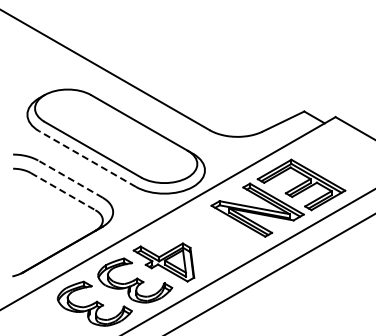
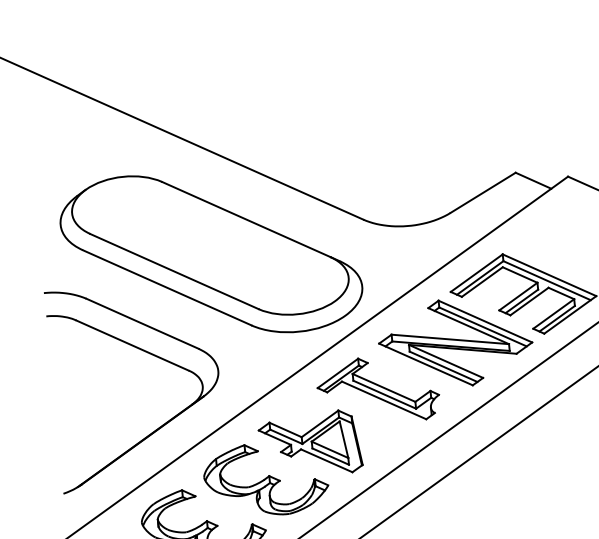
line: (87, 159) -> (167, 288), dashed -> solid
line: (70, 178) -> (142, 322), dashed -> solid
line: (63, 191) -> (133, 345), dashed -> solid
part: (207, 233) -> (377, 389), added

